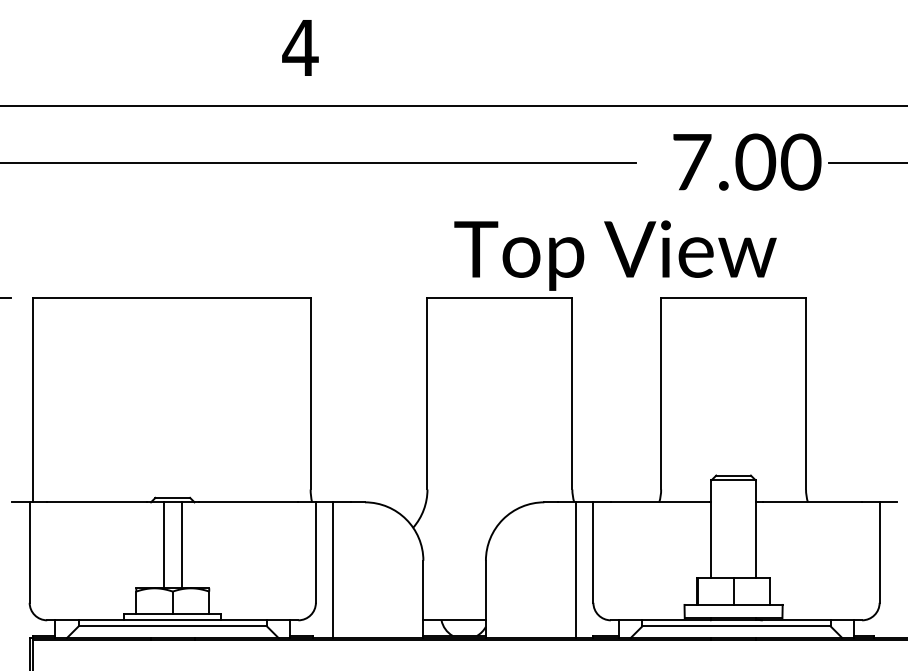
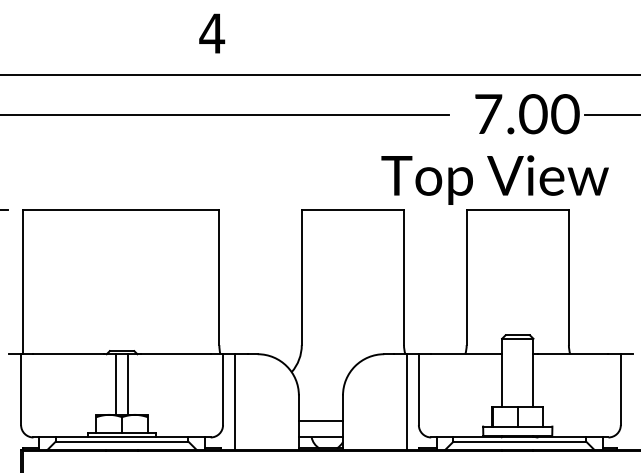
text: (615, 255) -> (495, 180), moved
line: (454, 596) -> (320, 420), added

